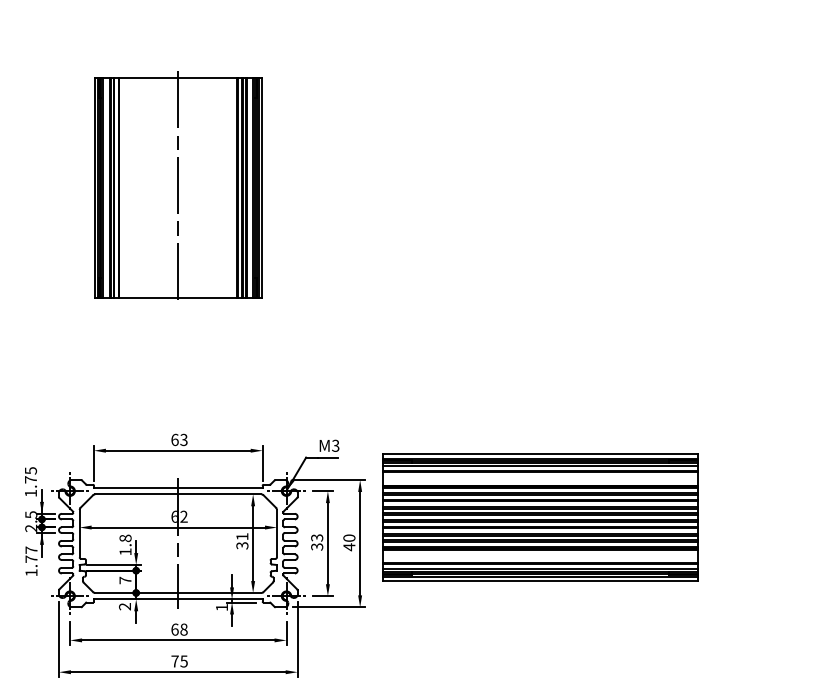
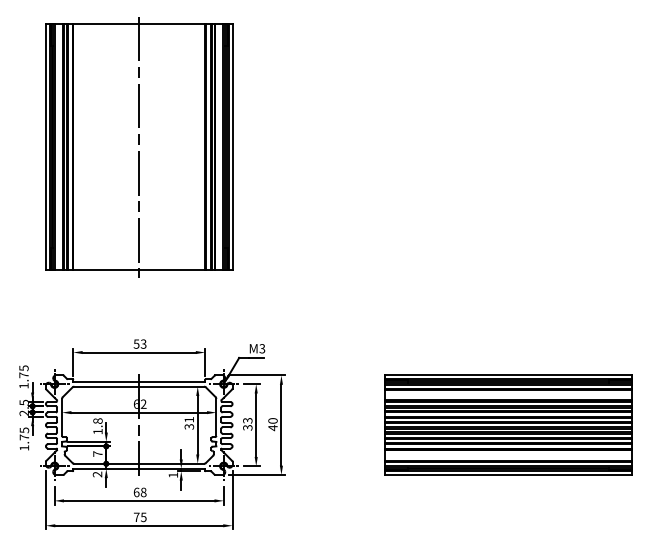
part: (178, 187) -> (139, 146), size x1.43
text: (174, 439) -> (136, 343), 63 -> 53
part: (540, 517) -> (508, 425), moved
text: (31, 549) -> (24, 429), 1.77 -> 1.75

